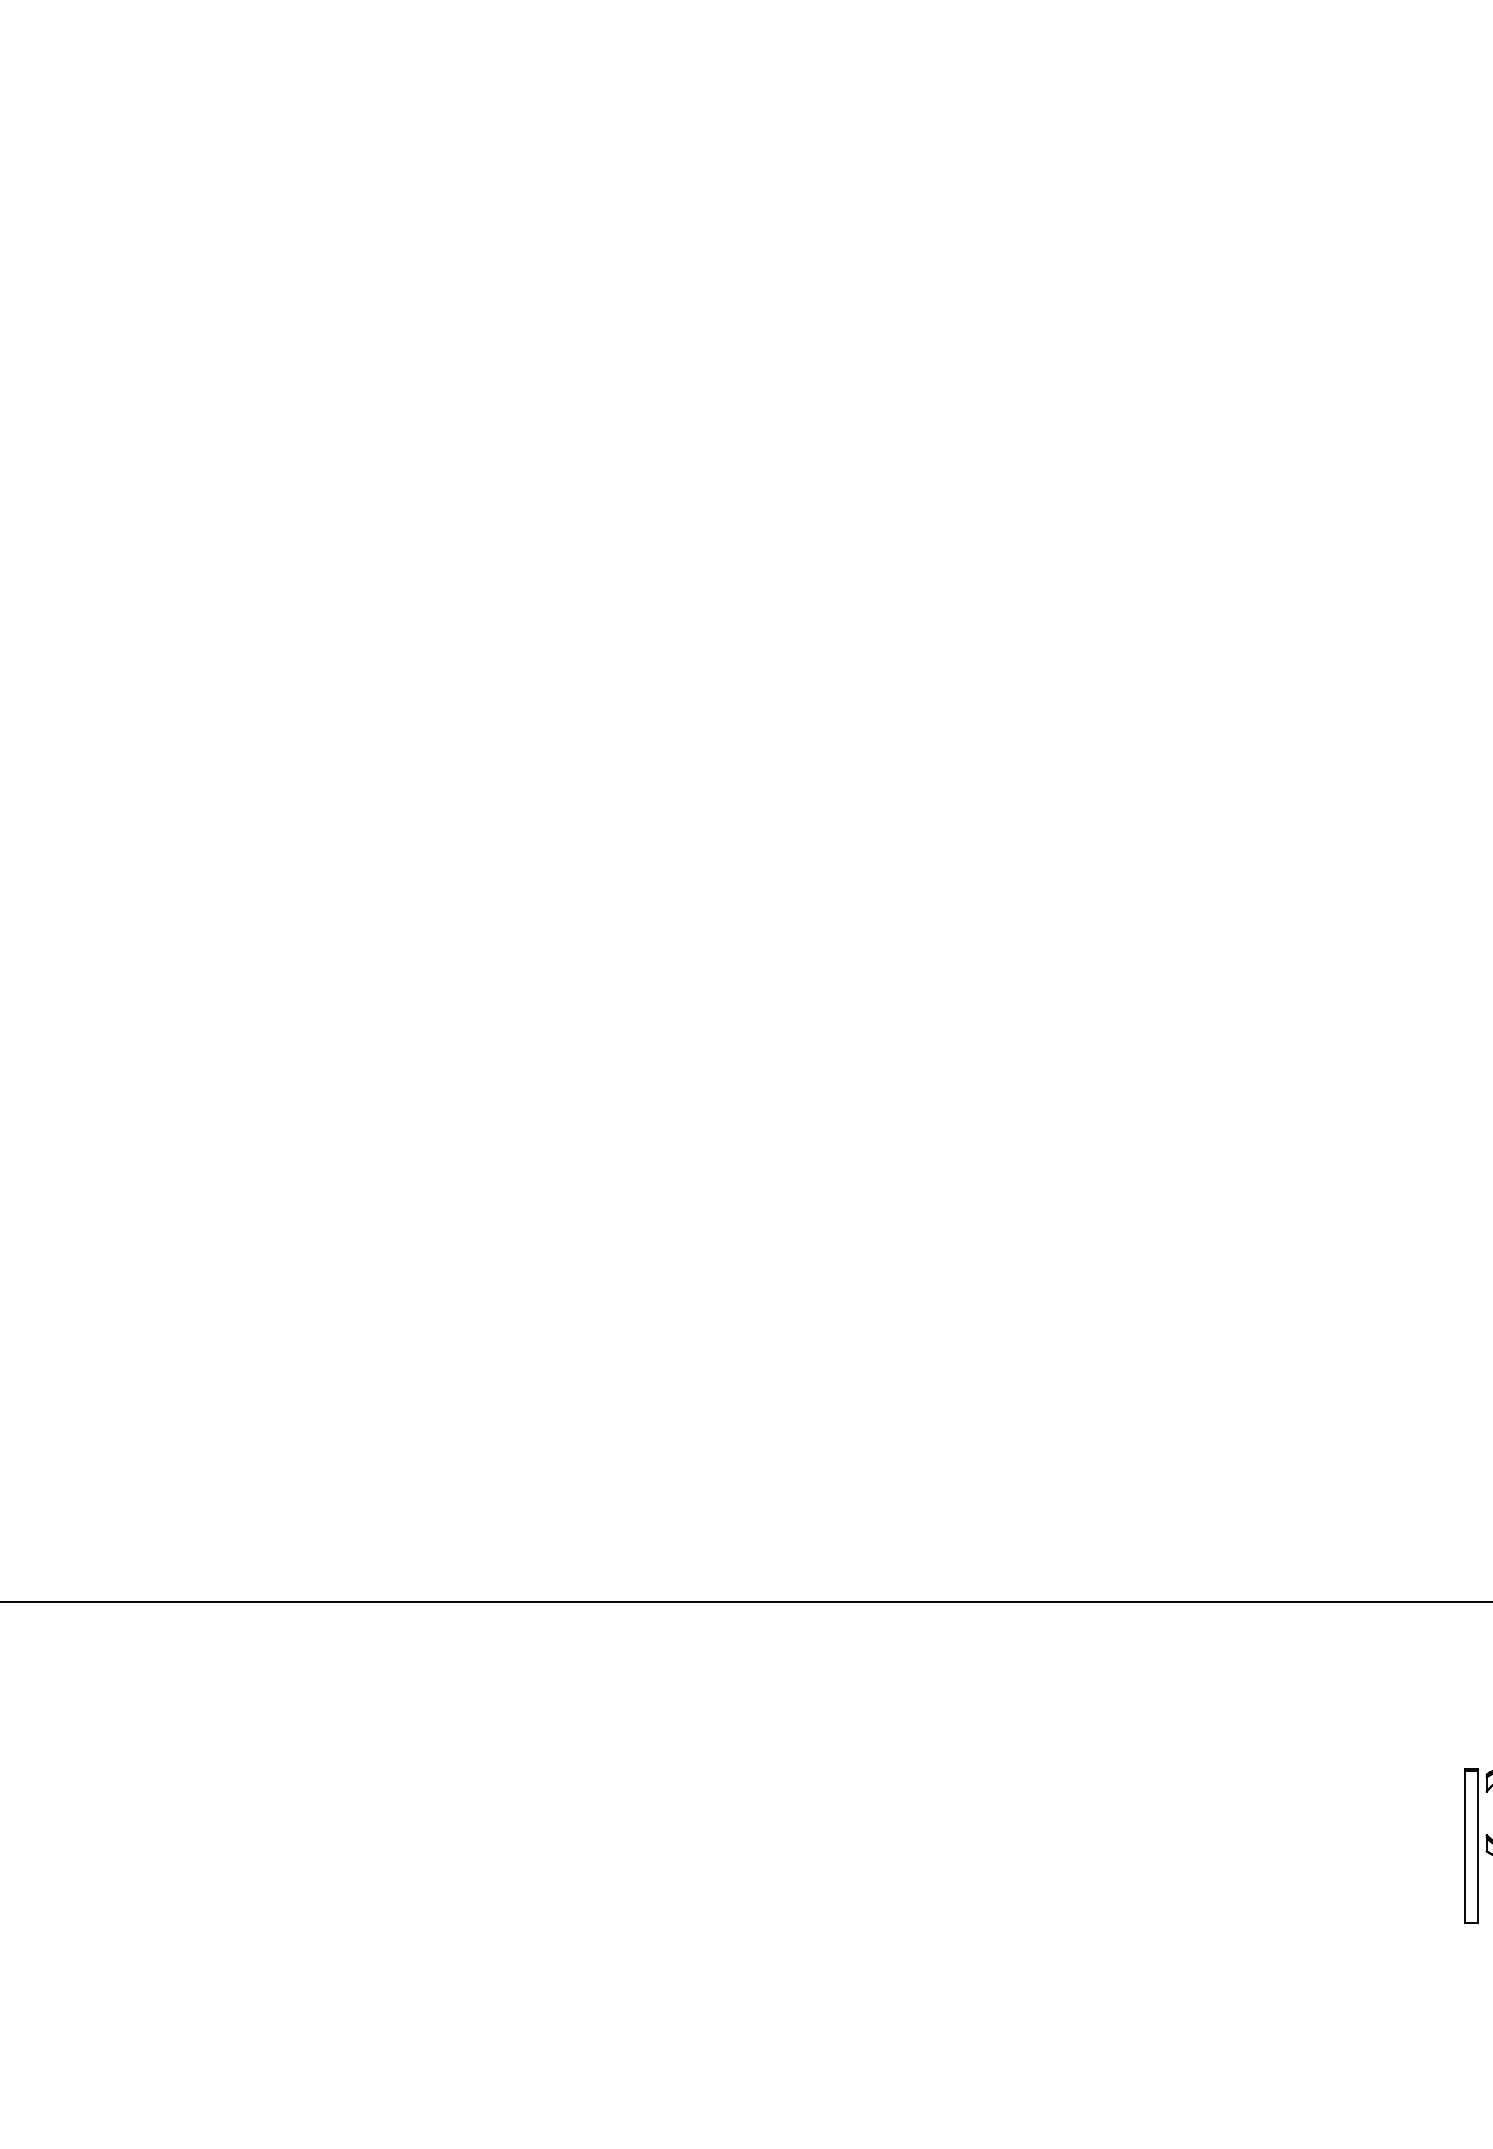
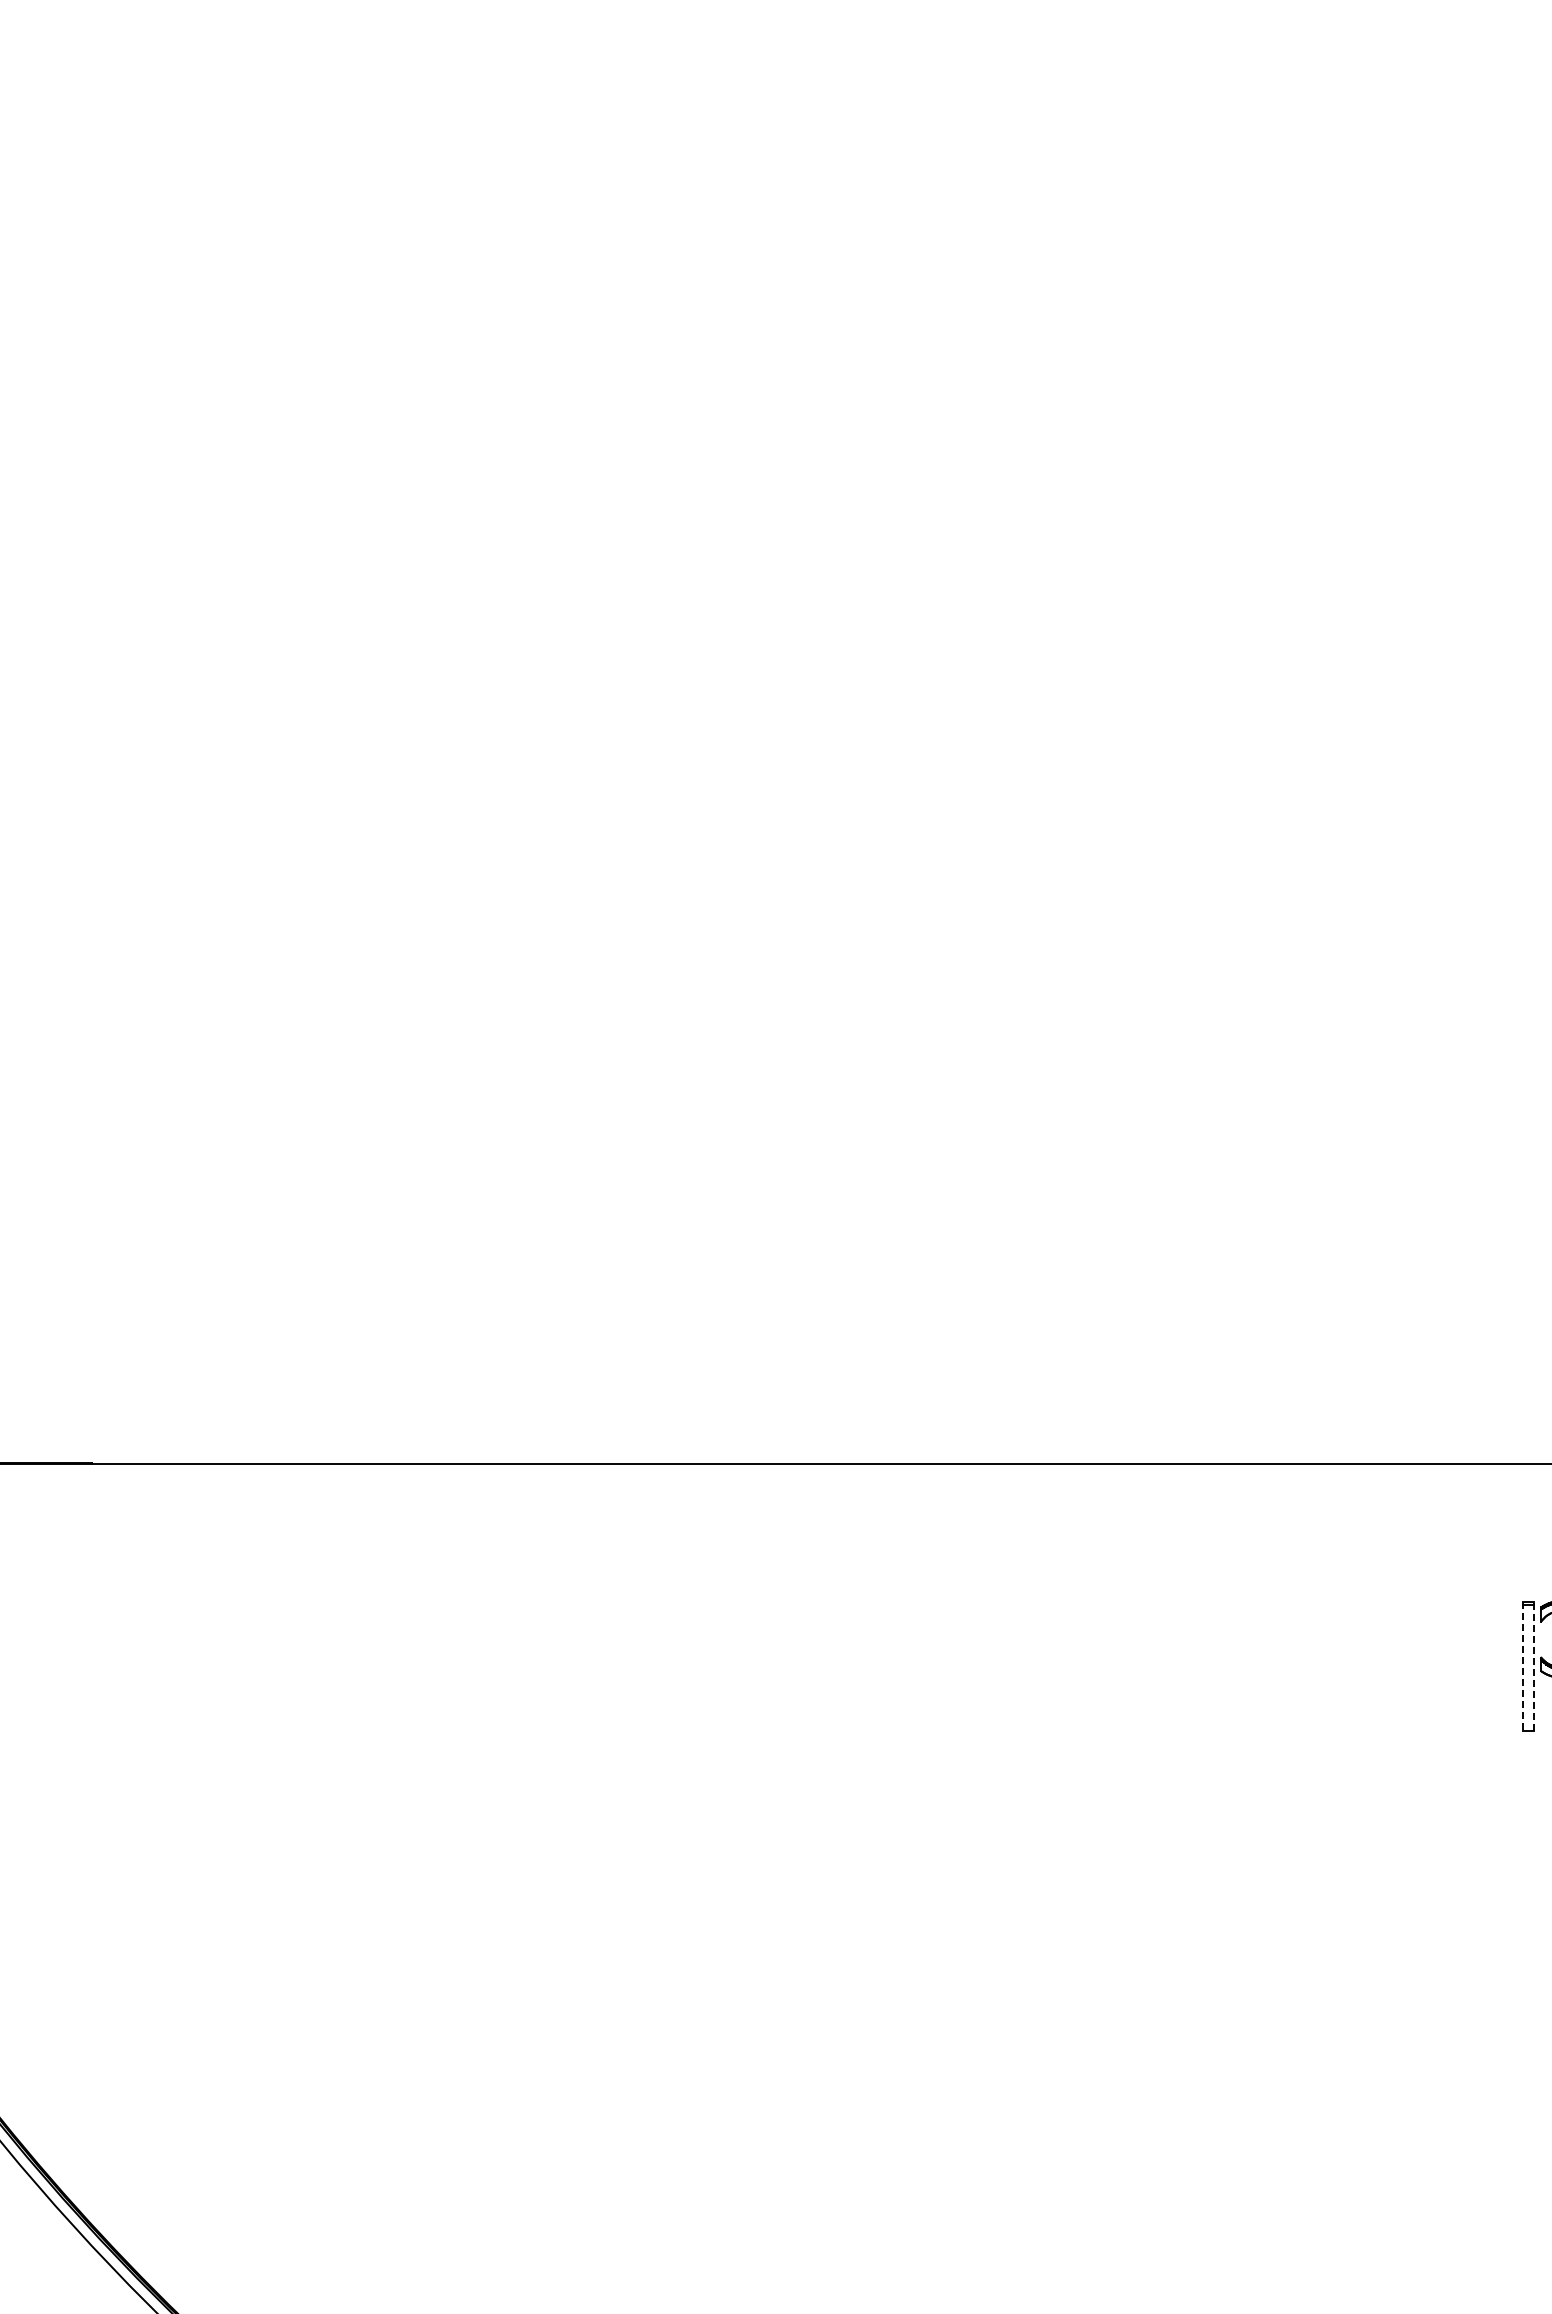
line: (1477, 1845) -> (1533, 1666), solid -> dashed
line: (1464, 1846) -> (1522, 1667), solid -> dashed

